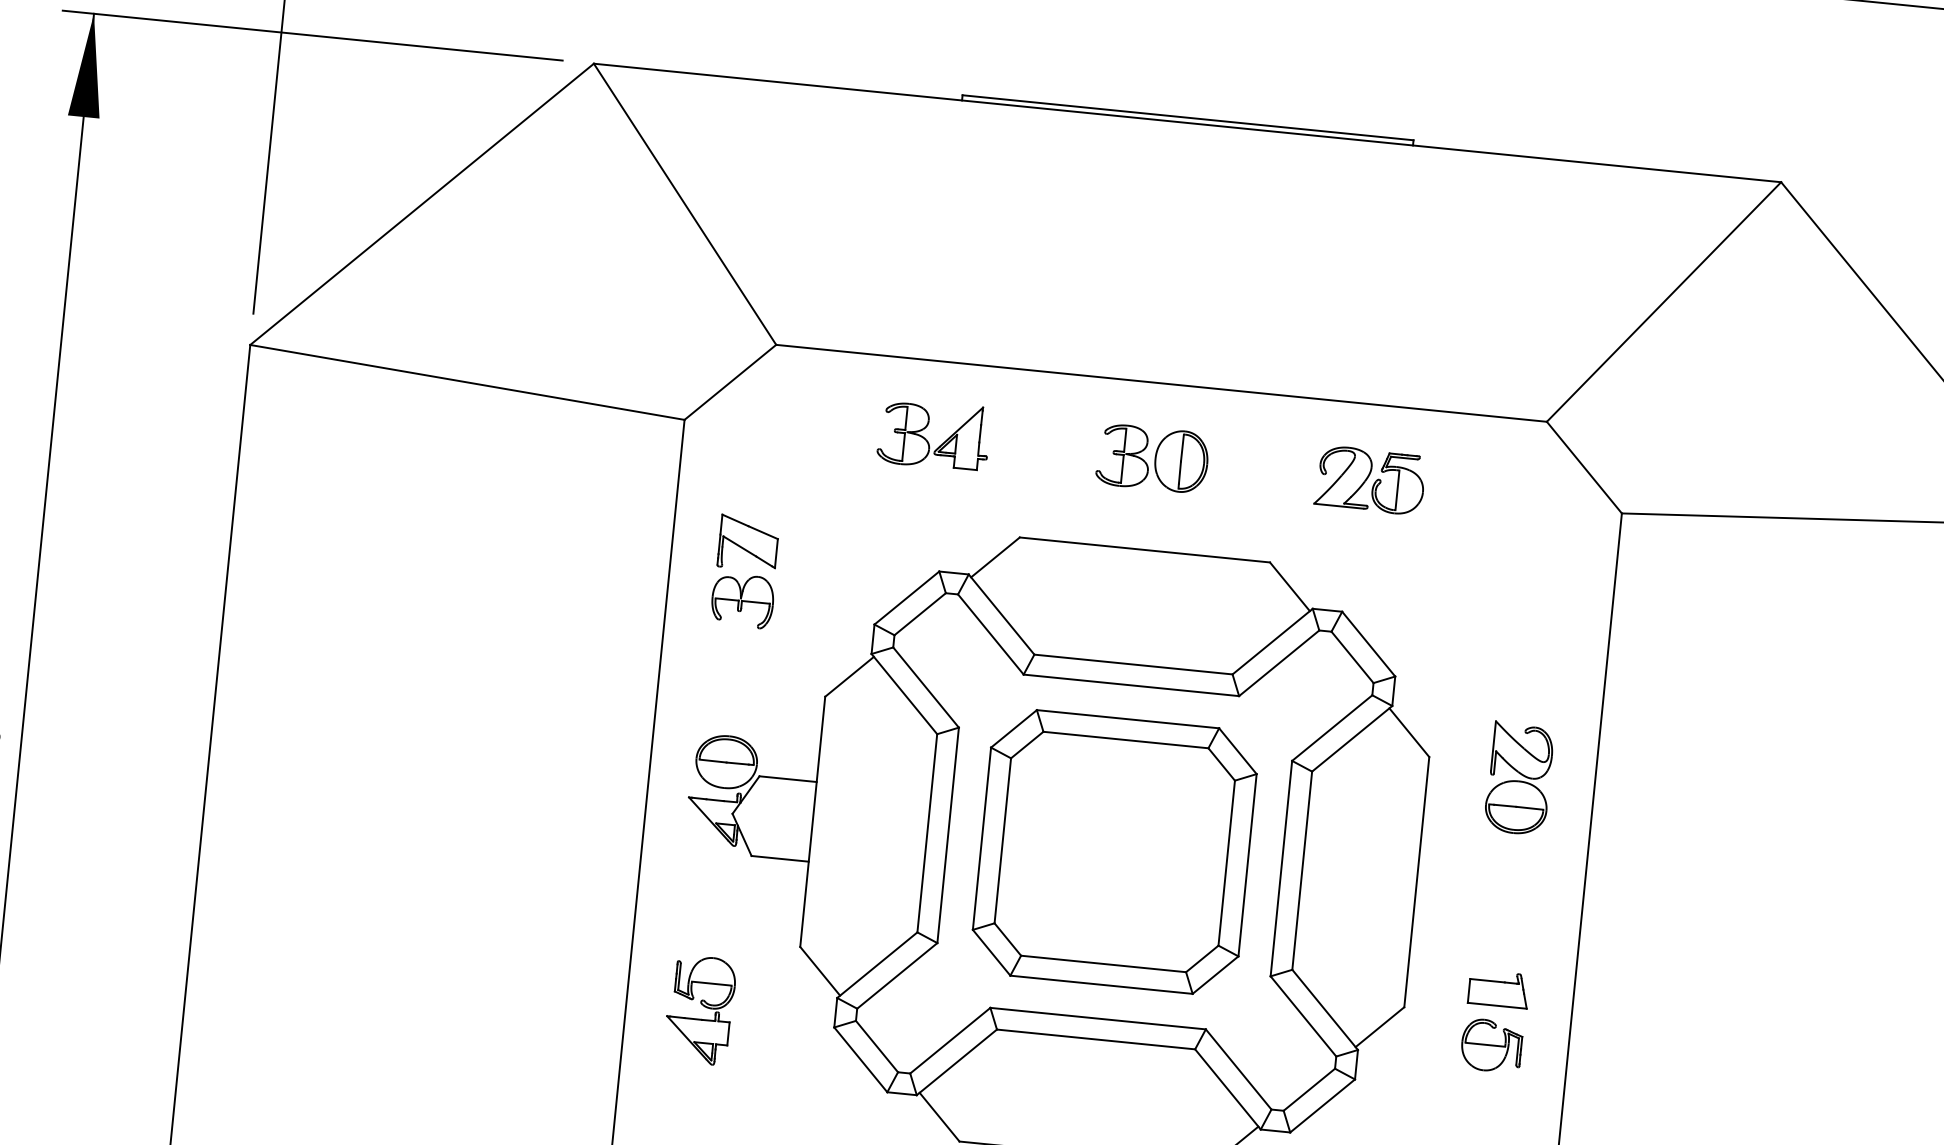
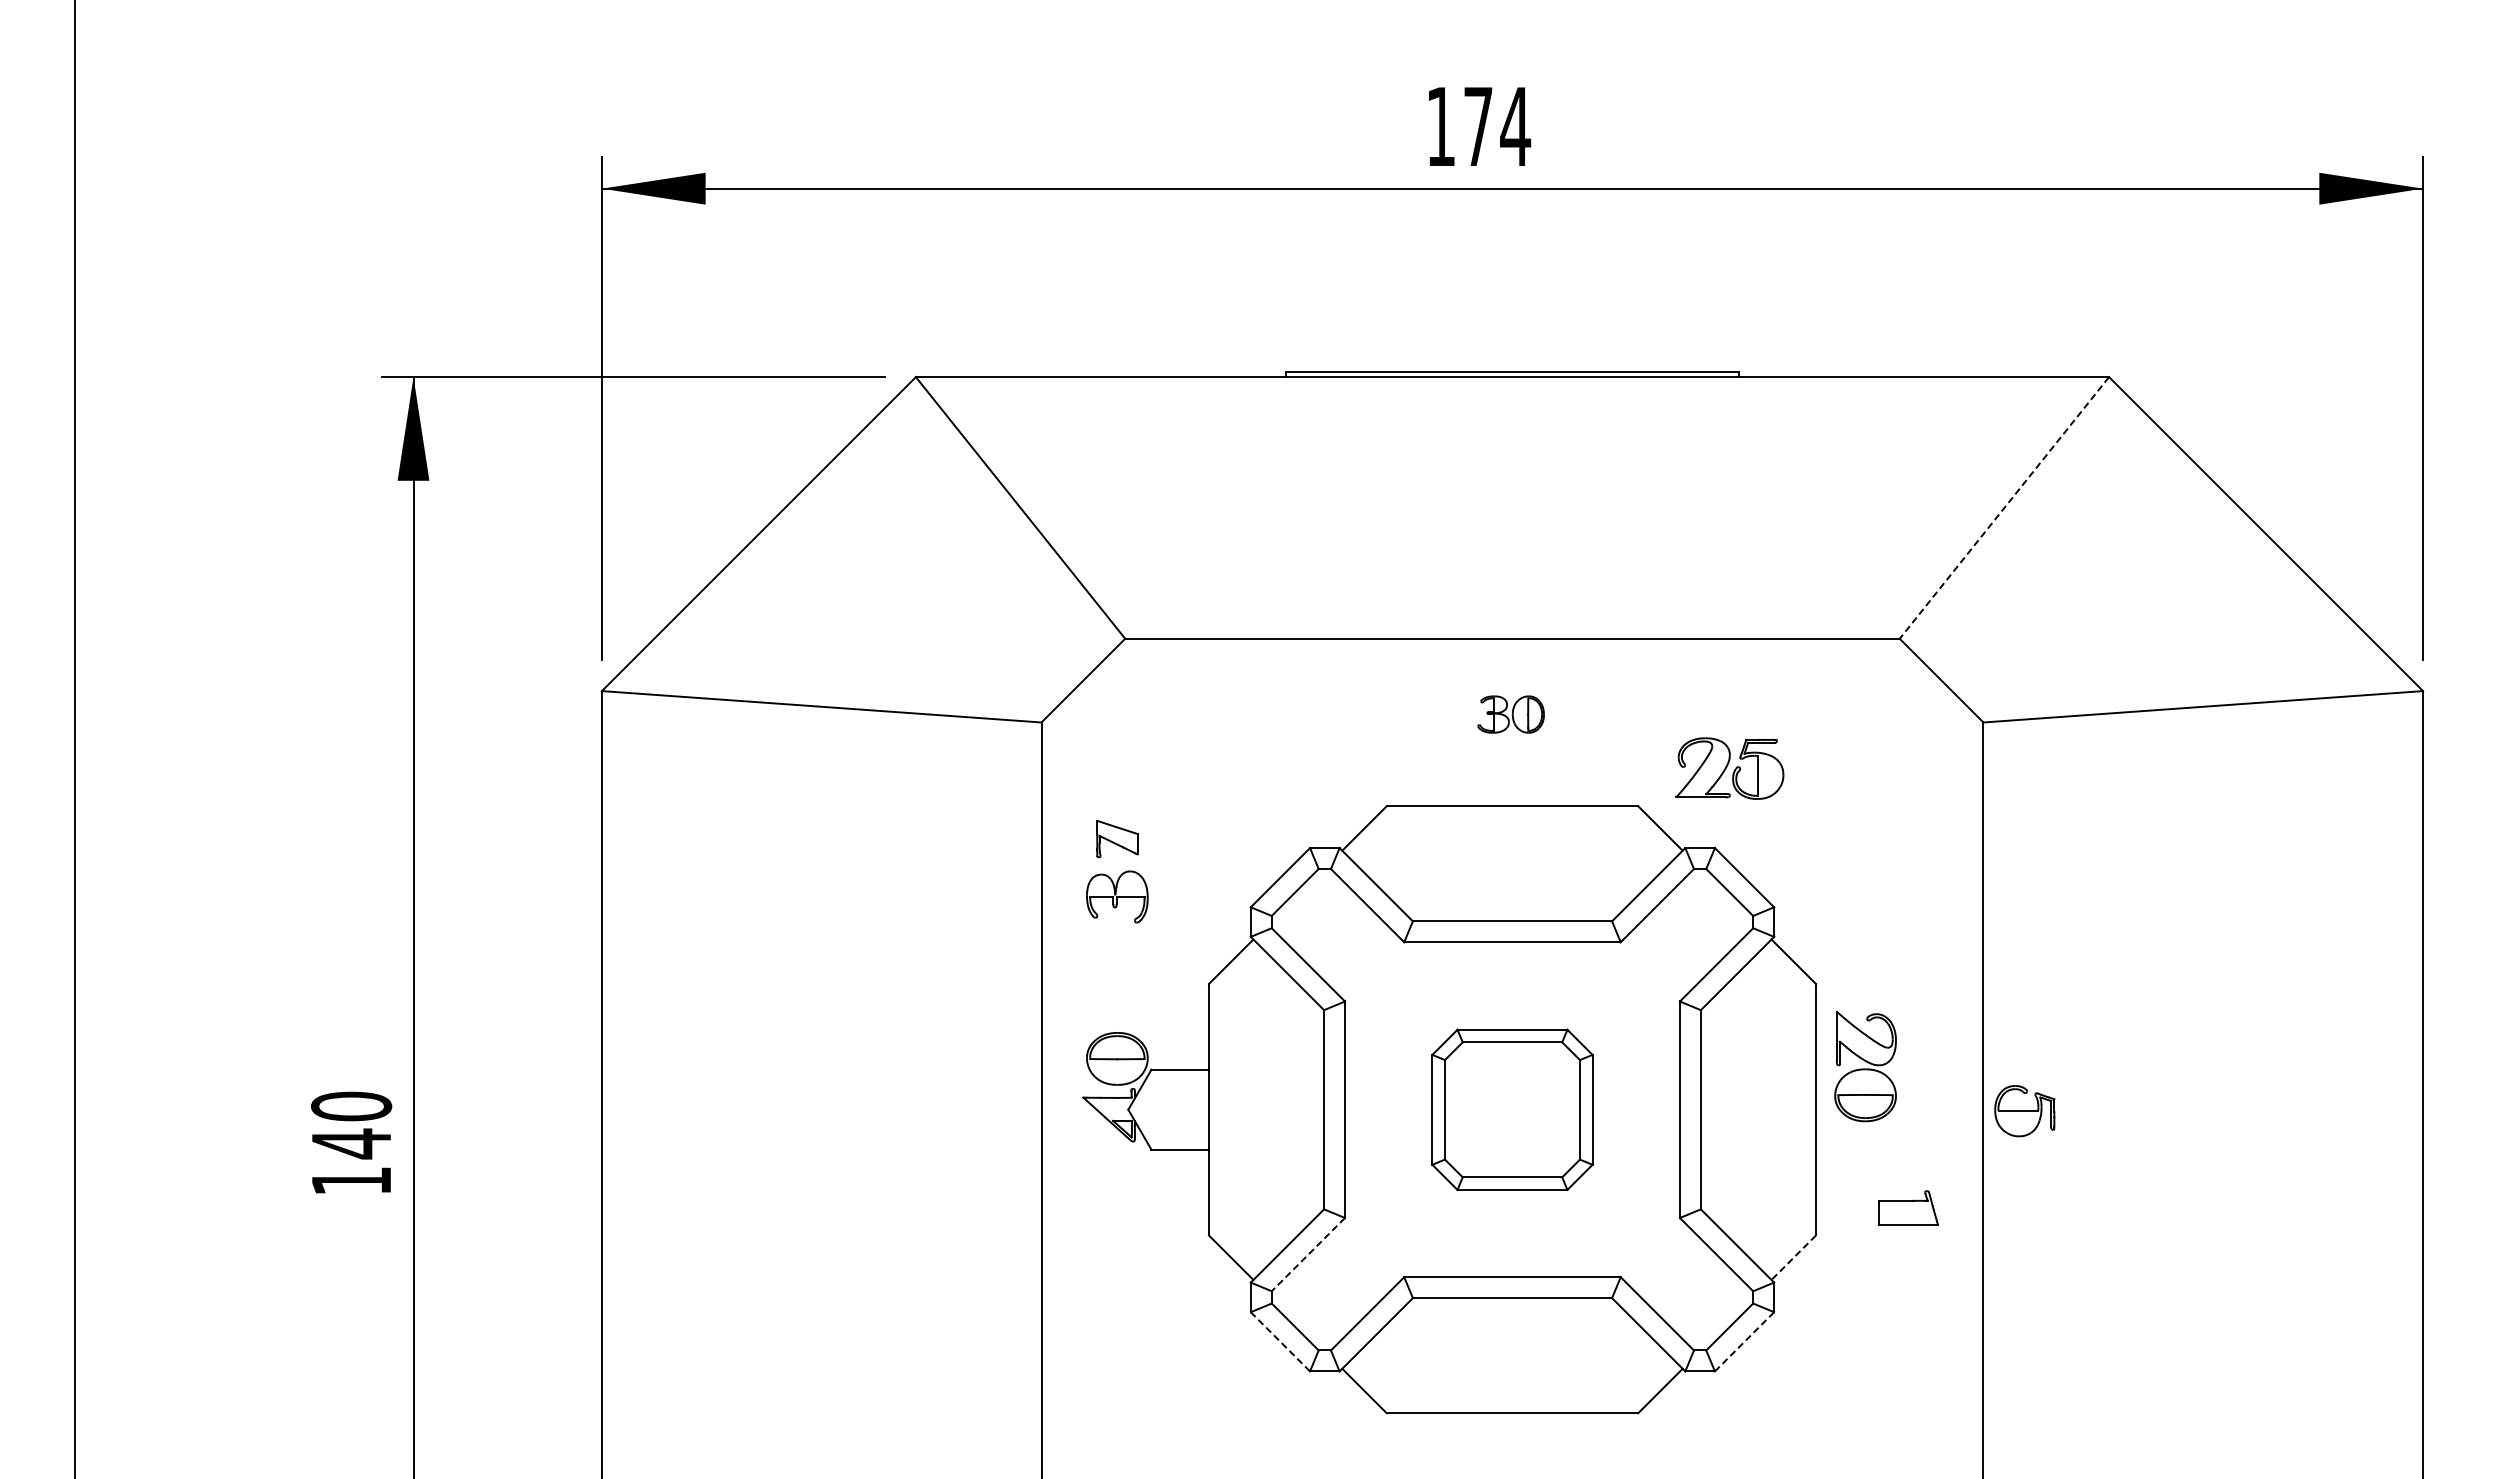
line: (1664, 301) -> (2004, 507), solid -> dashed
part: (926, 439) -> (1284, 717), removed
part: (1152, 458) -> (1510, 714), size x0.6
part: (1369, 480) -> (1729, 768), moved
part: (748, 542) -> (1117, 838), size x0.7
part: (1519, 778) -> (1865, 1066), moved
part: (1114, 851) -> (1512, 1109), size x0.6
line: (897, 975) -> (1308, 1254), solid -> dashed
part: (700, 1010) -> (1115, 1308), removed
line: (1379, 1027) -> (1793, 1258), solid -> dashed
part: (1491, 1046) -> (2024, 1111), moved
line: (860, 1059) -> (1280, 1341), solid -> dashed
line: (1322, 1105) -> (1744, 1341), solid -> dashed

